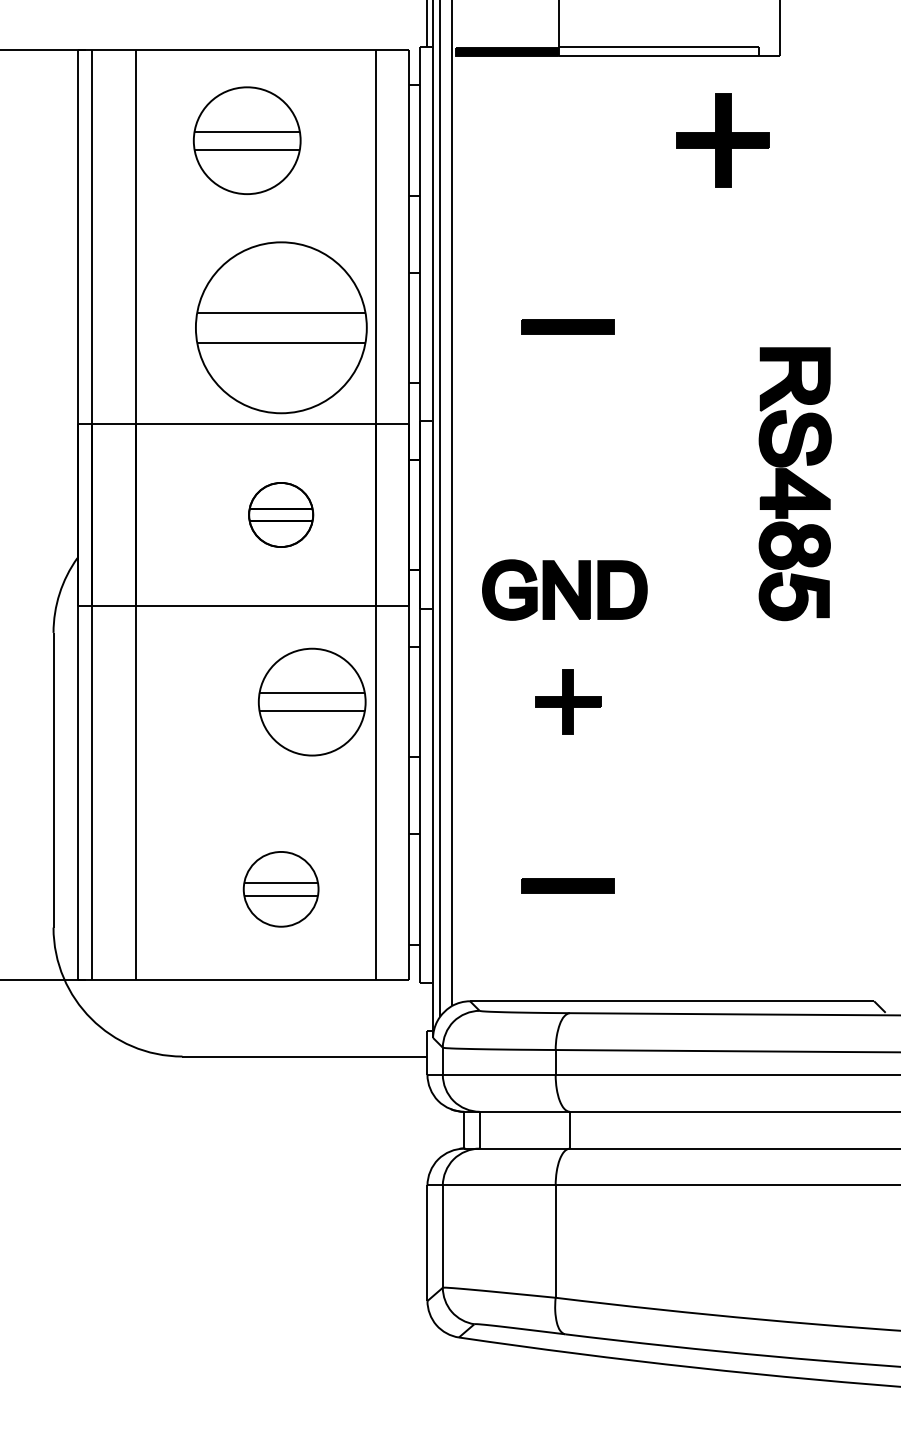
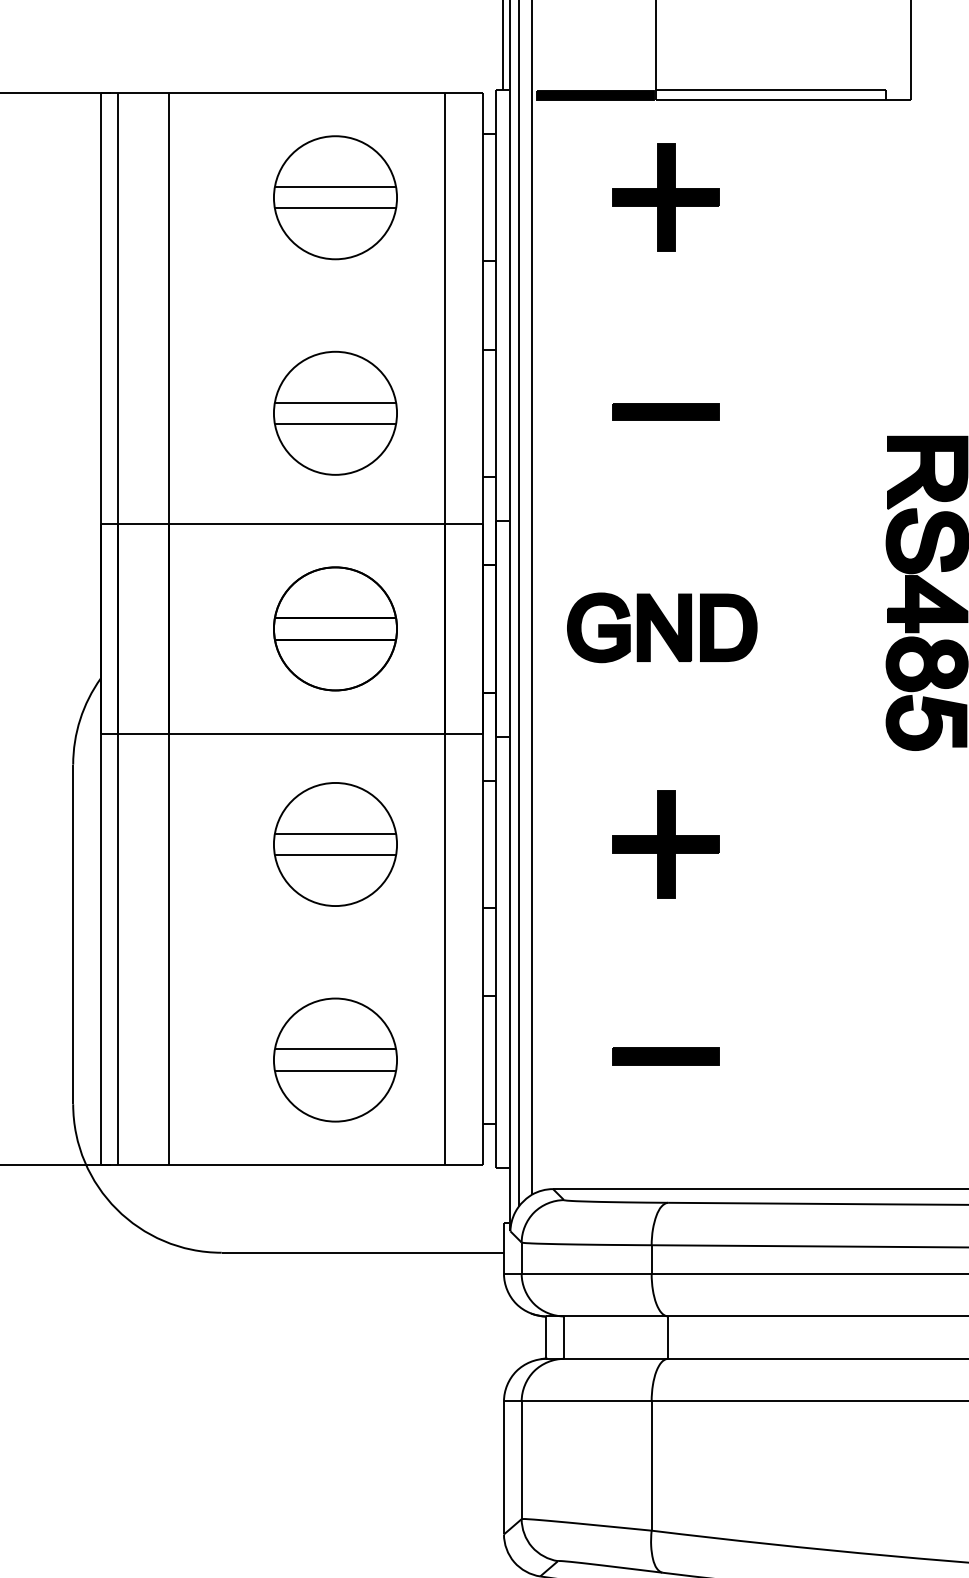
part: (246, 140) -> (334, 197), moved
part: (722, 140) -> (665, 197), moved
part: (280, 327) -> (334, 412), size x0.62
part: (280, 514) -> (334, 628), size x1.67
part: (564, 589) -> (661, 627), moved
part: (311, 701) -> (334, 843), moved
part: (567, 701) -> (665, 843), size x1.43
part: (280, 889) -> (334, 1060), size x1.43

